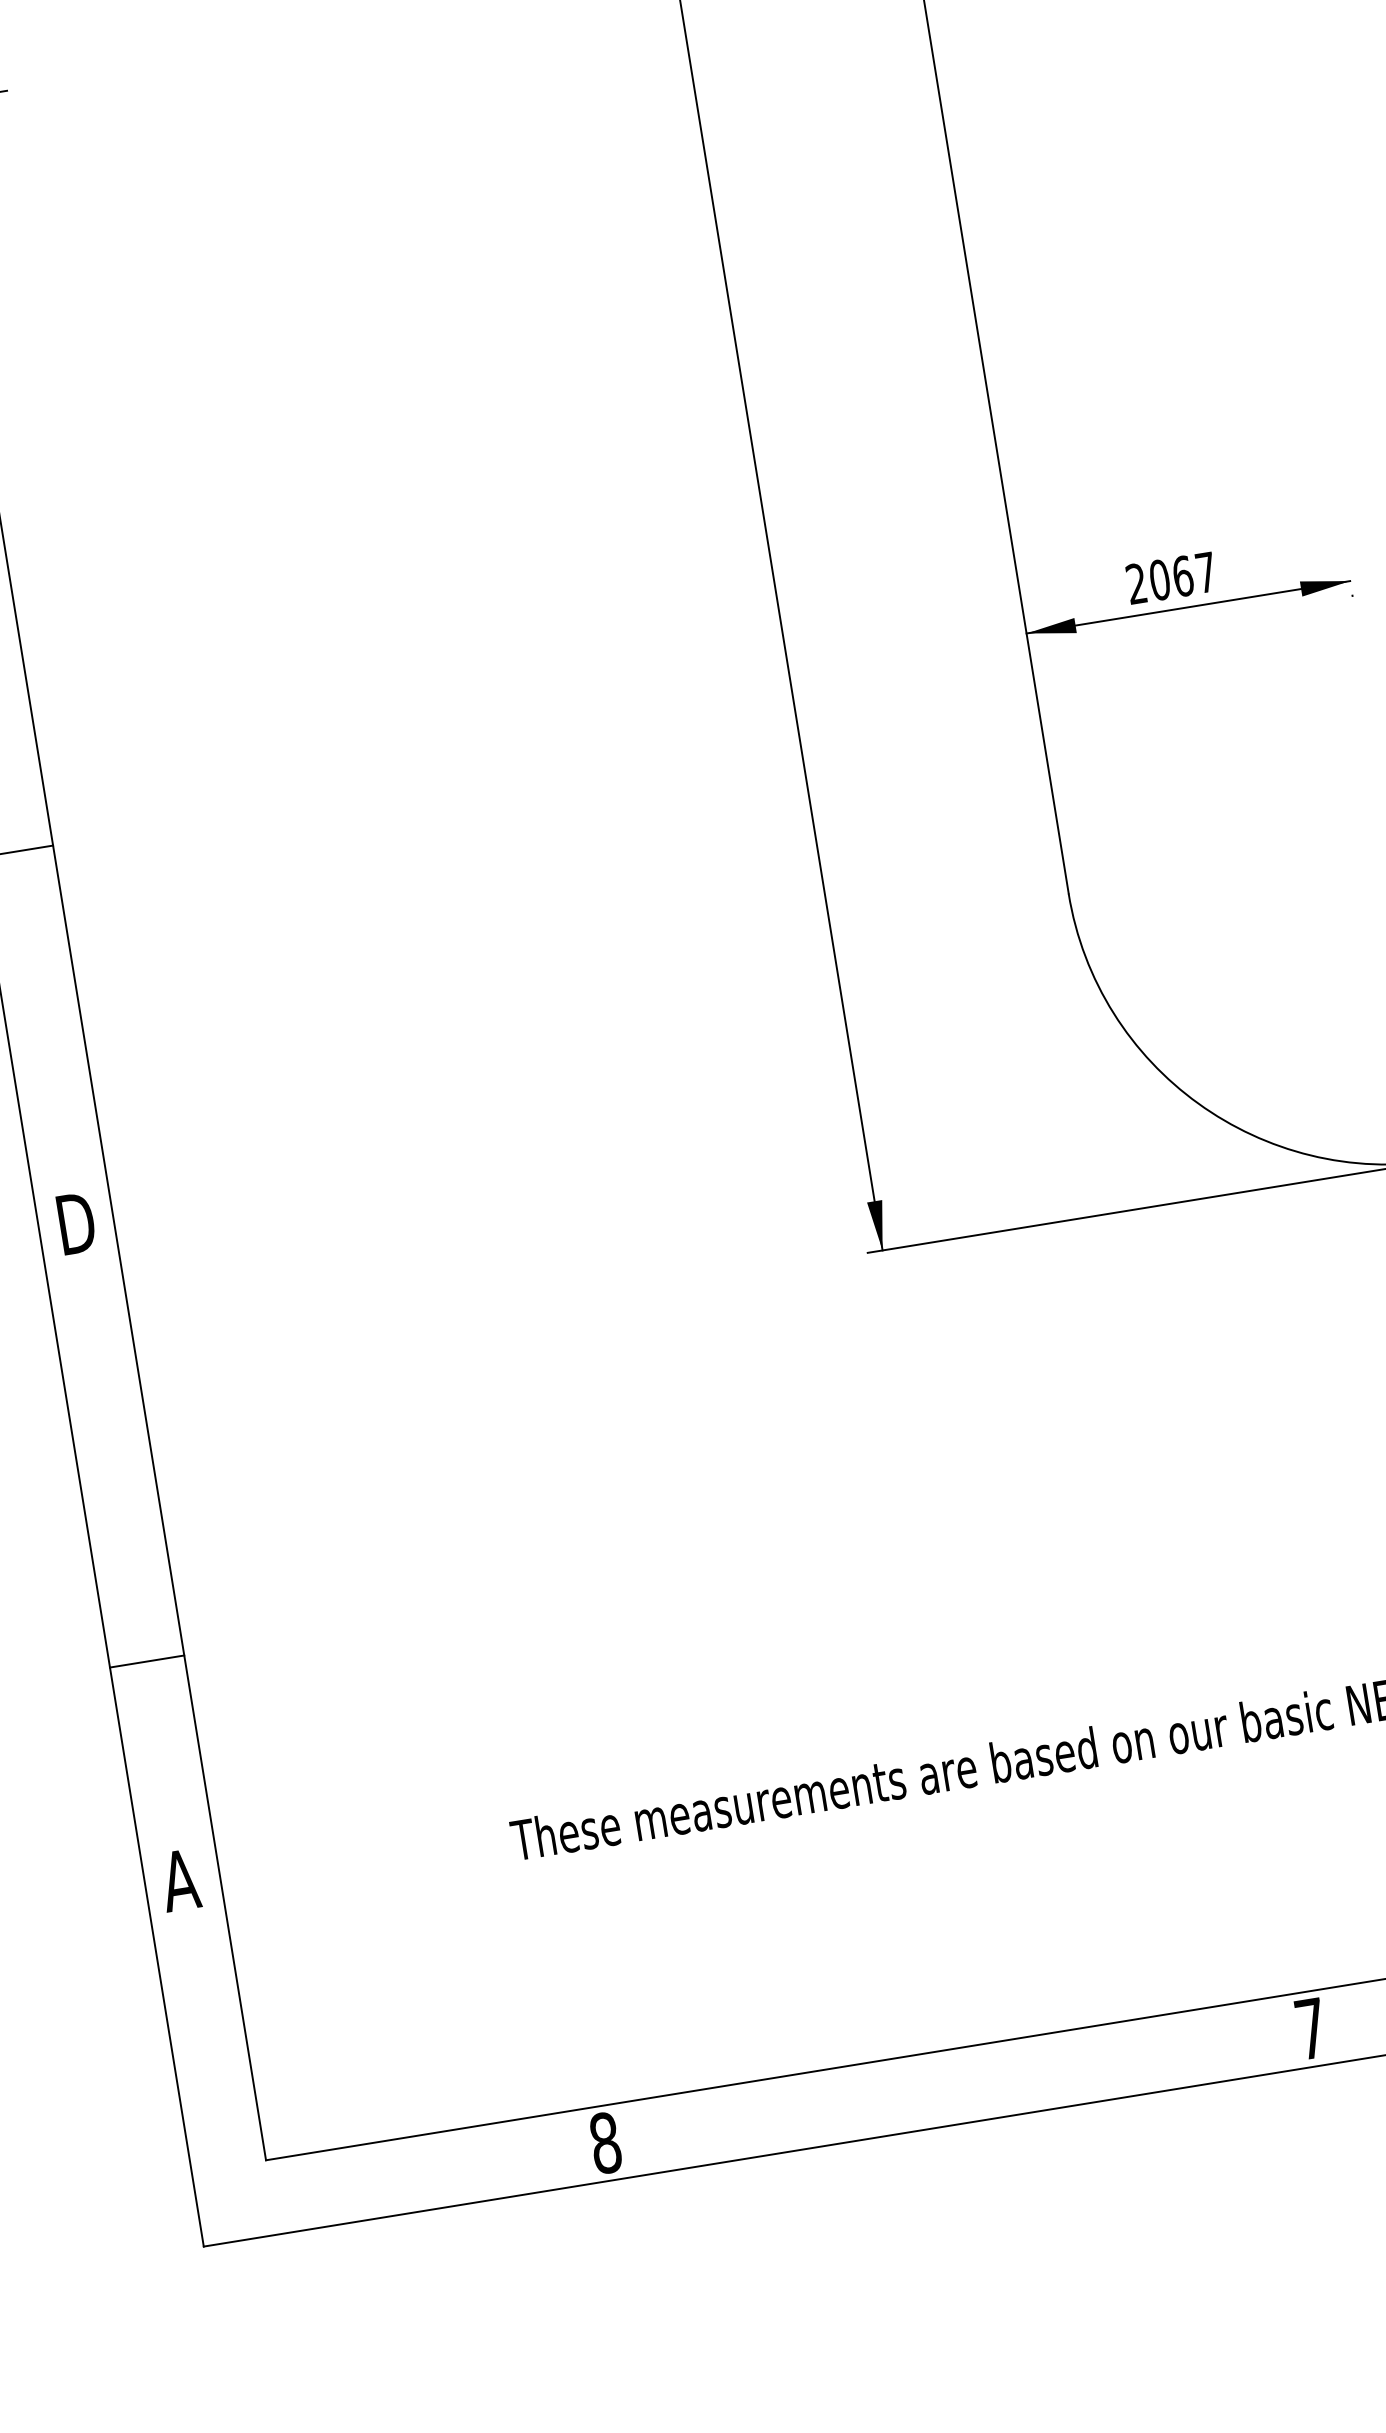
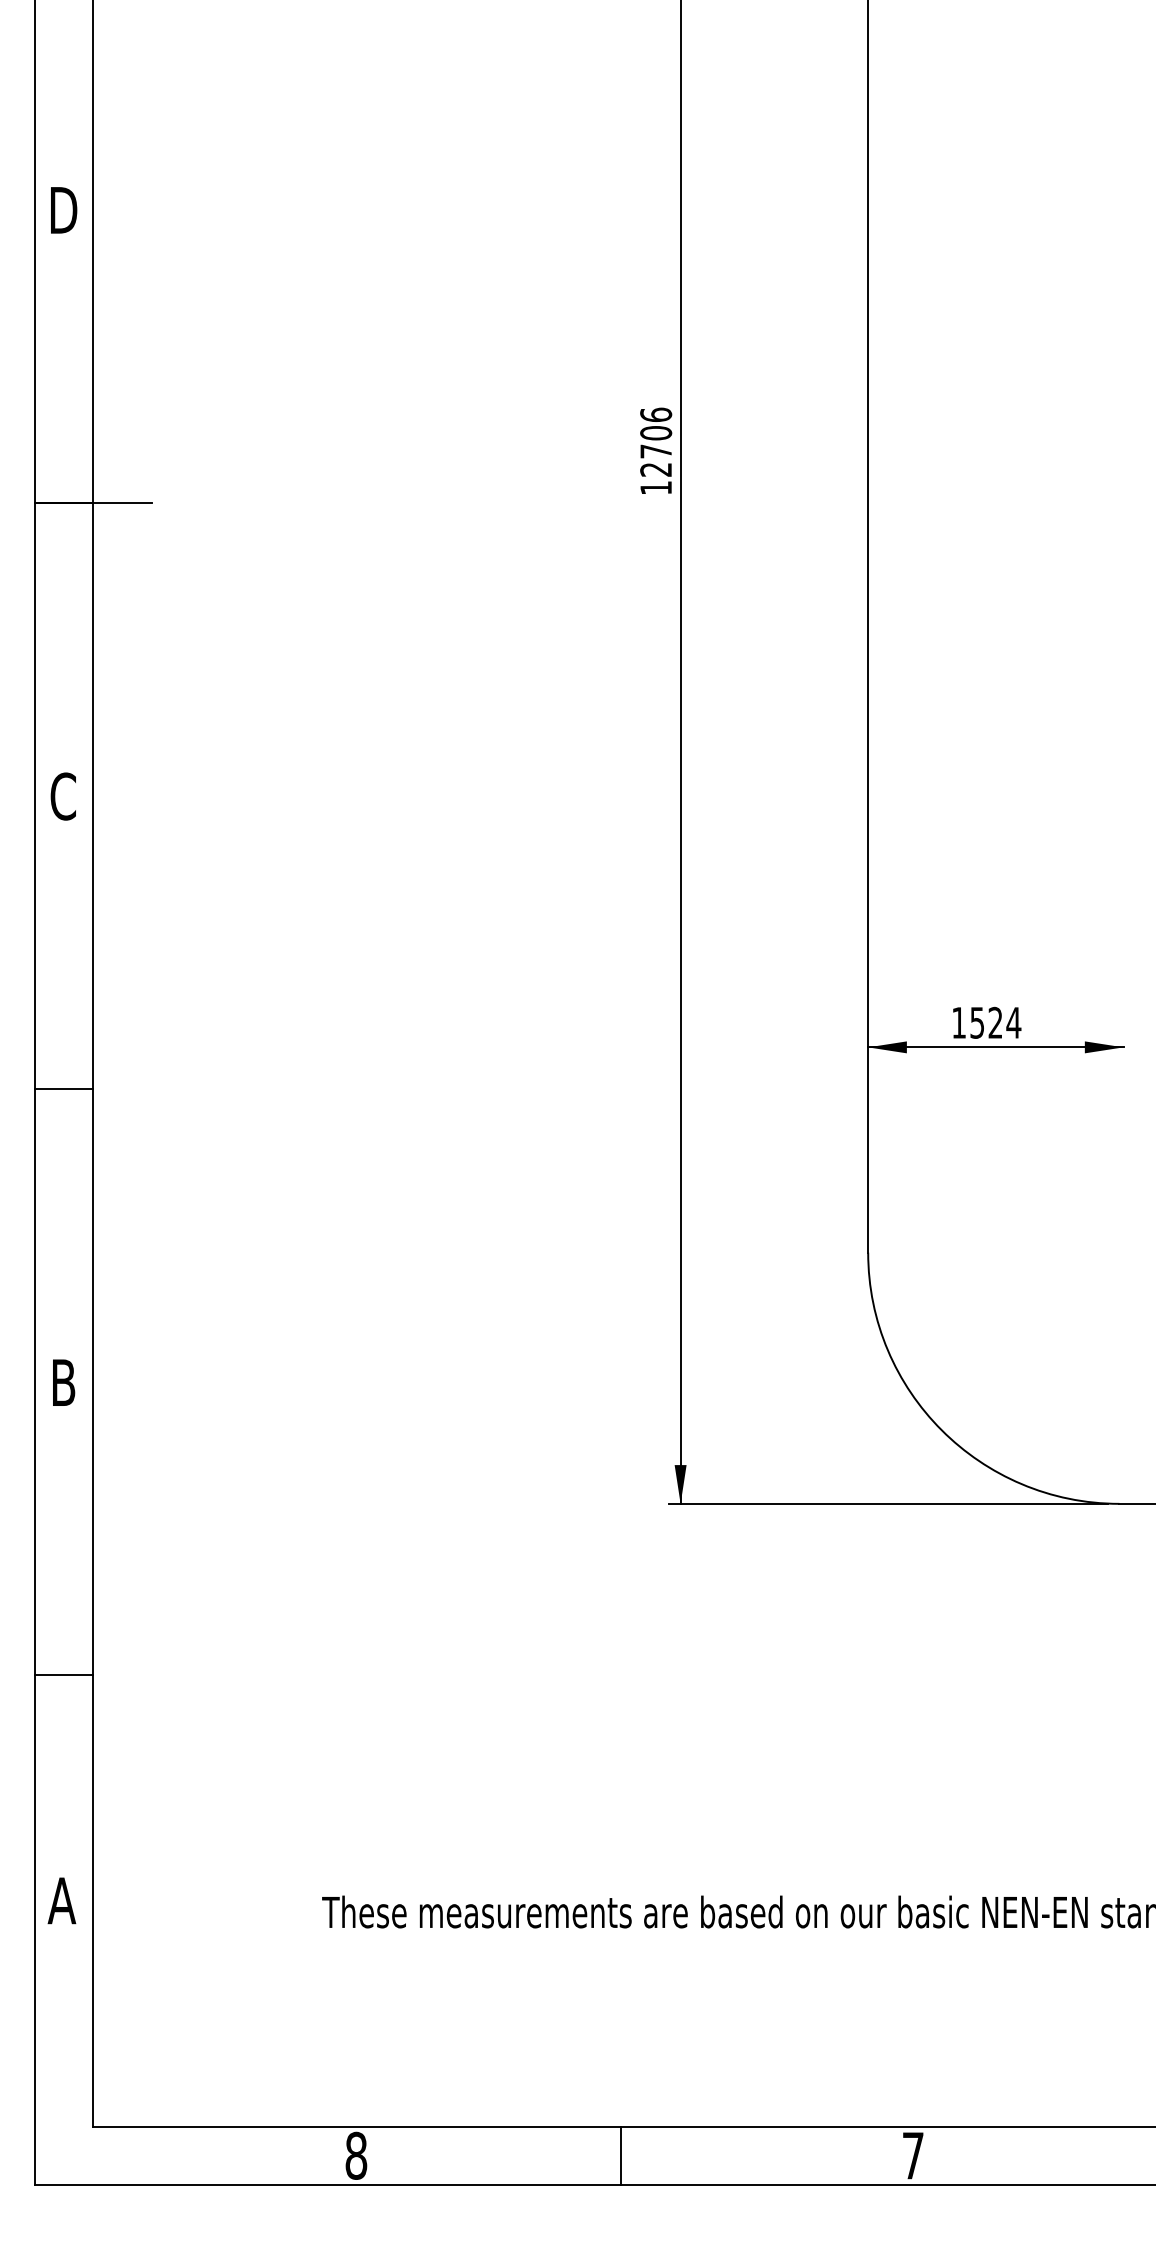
text: (1171, 577) -> (986, 1022), 2067 -> 1524
text: (76, 1223) -> (64, 1382), D -> B
line: (146, 1661) -> (63, 1675), moved
line: (940, 2088) -> (620, 2155), added

